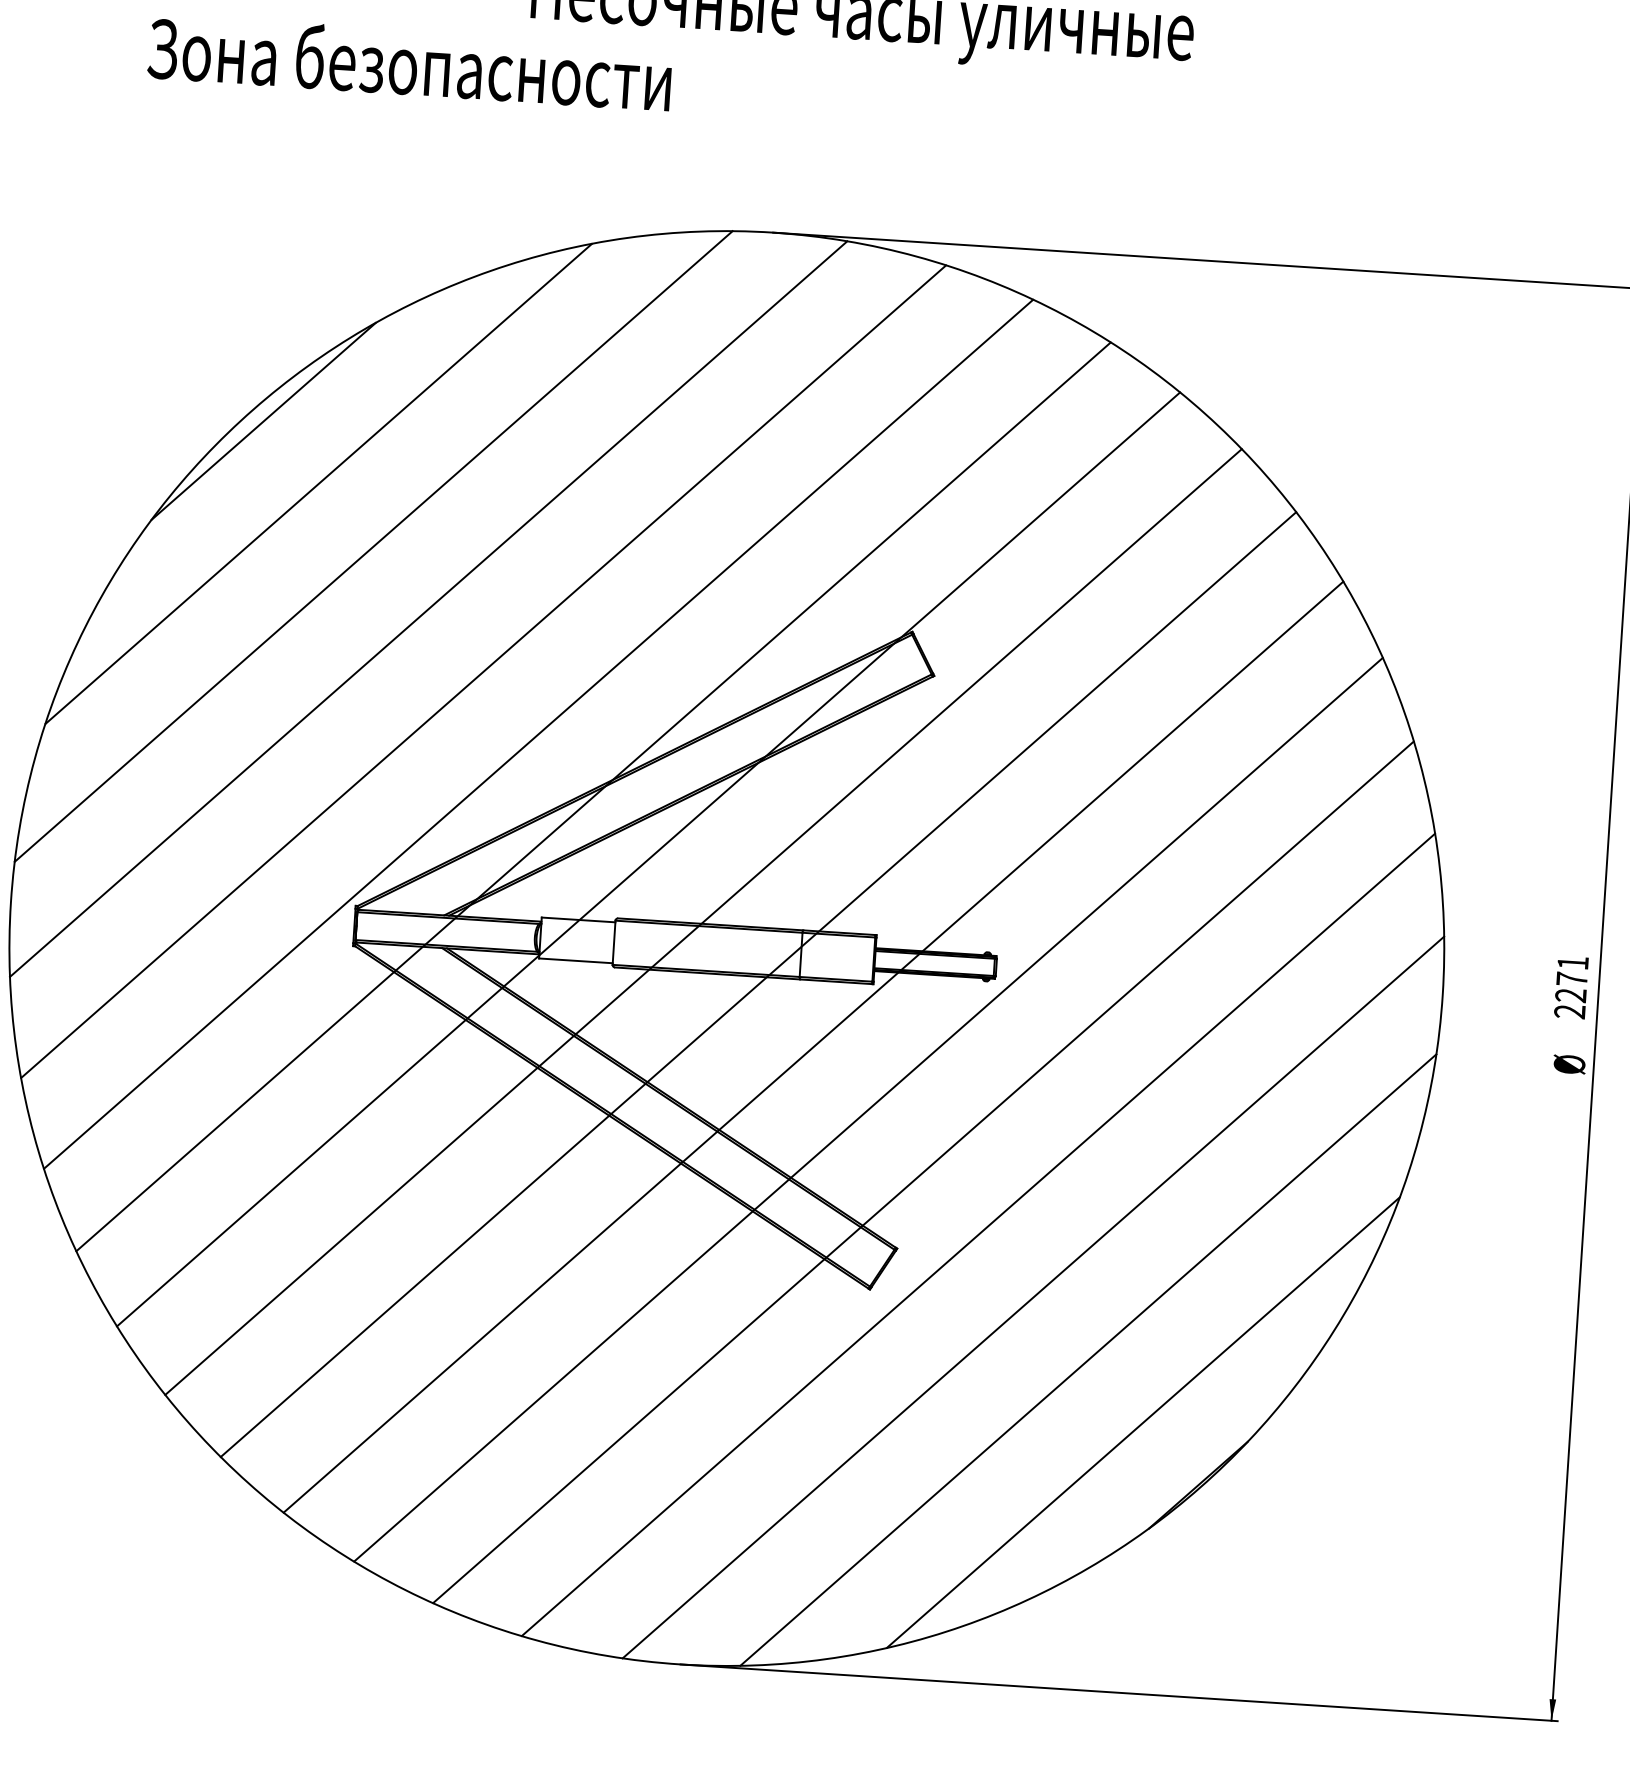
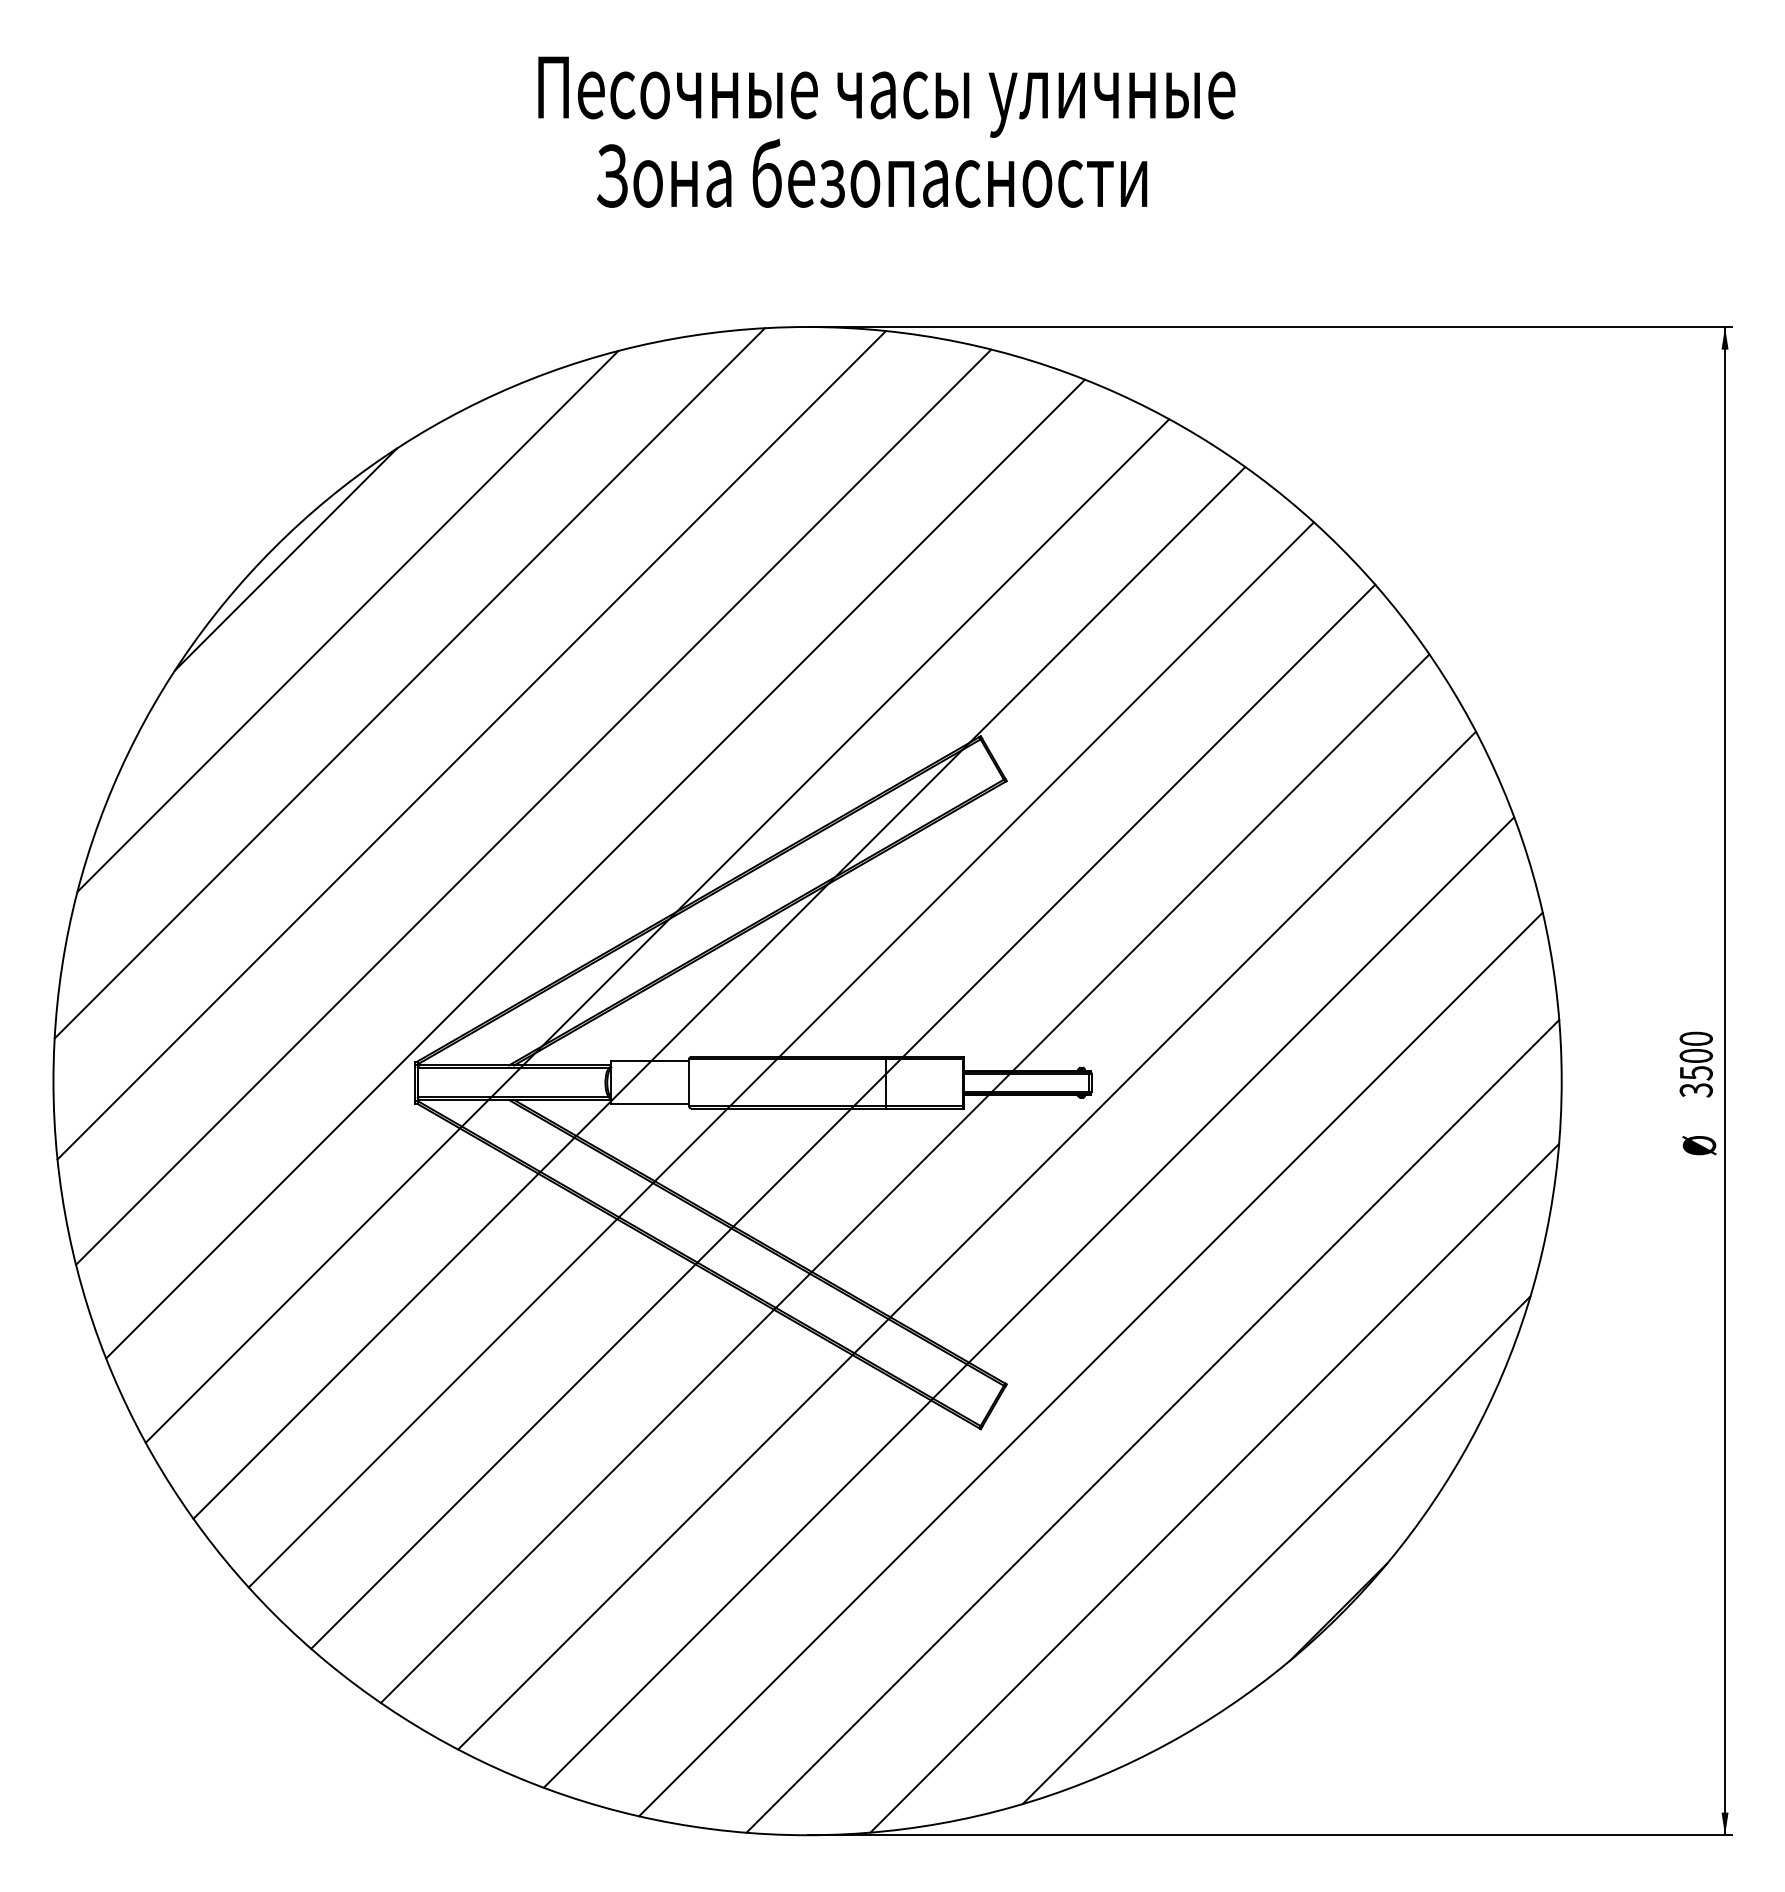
text: (410, 61) -> (872, 172), moved
text: (1570, 987) -> (1695, 1064), 2271 -> 3500

